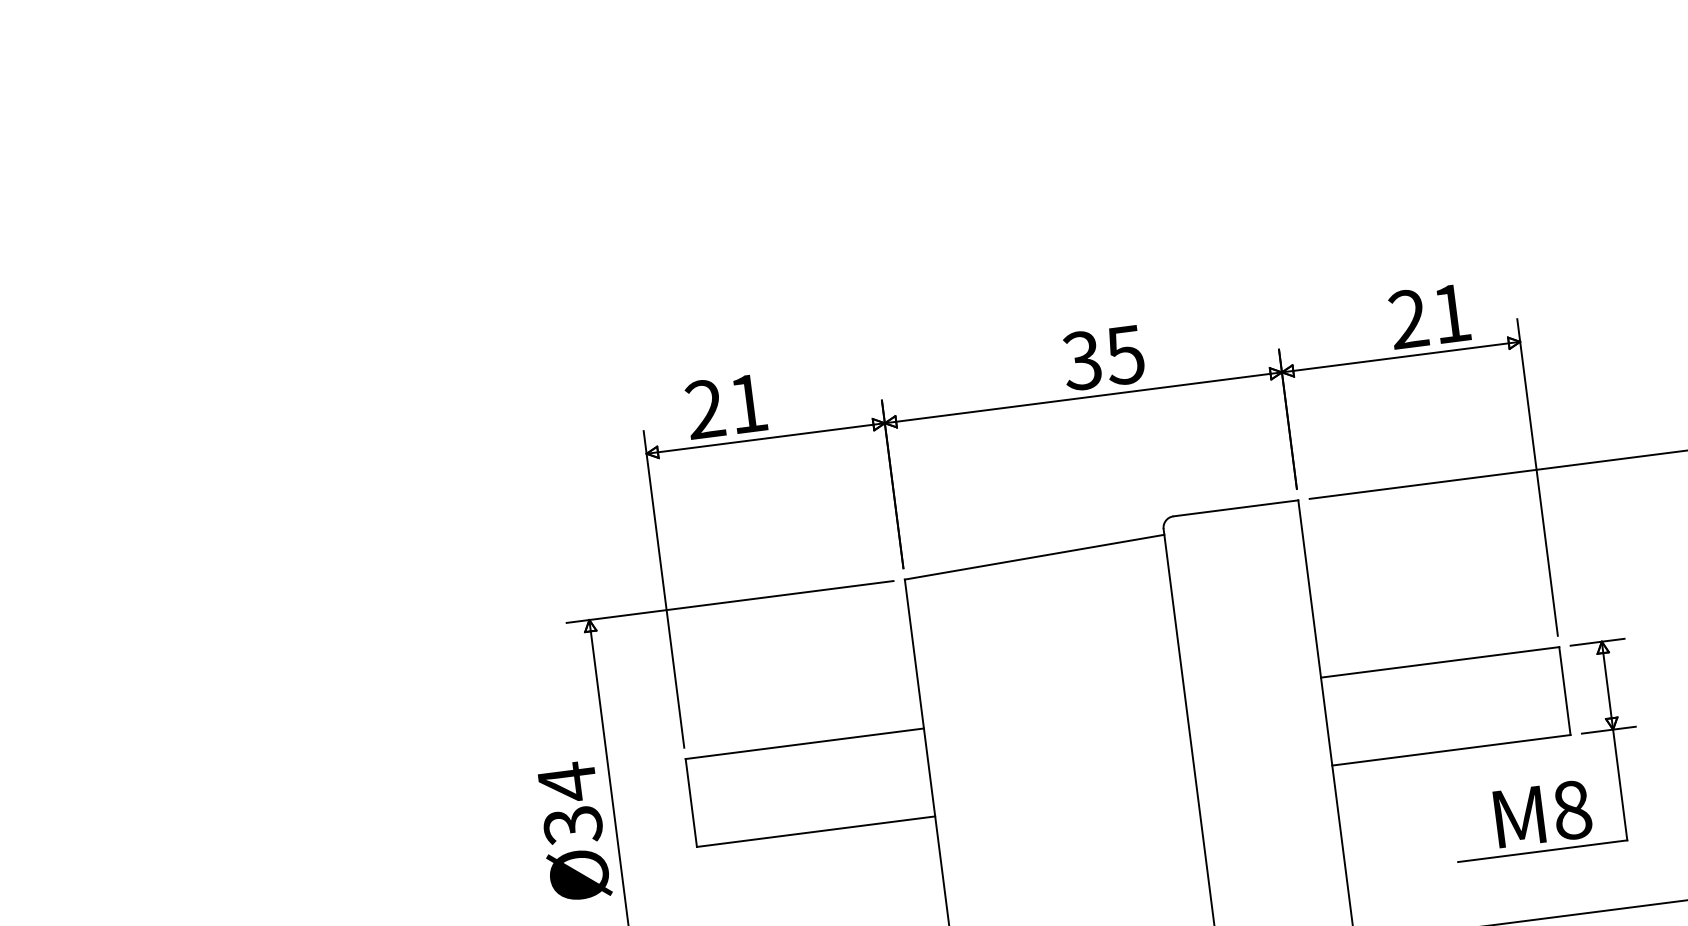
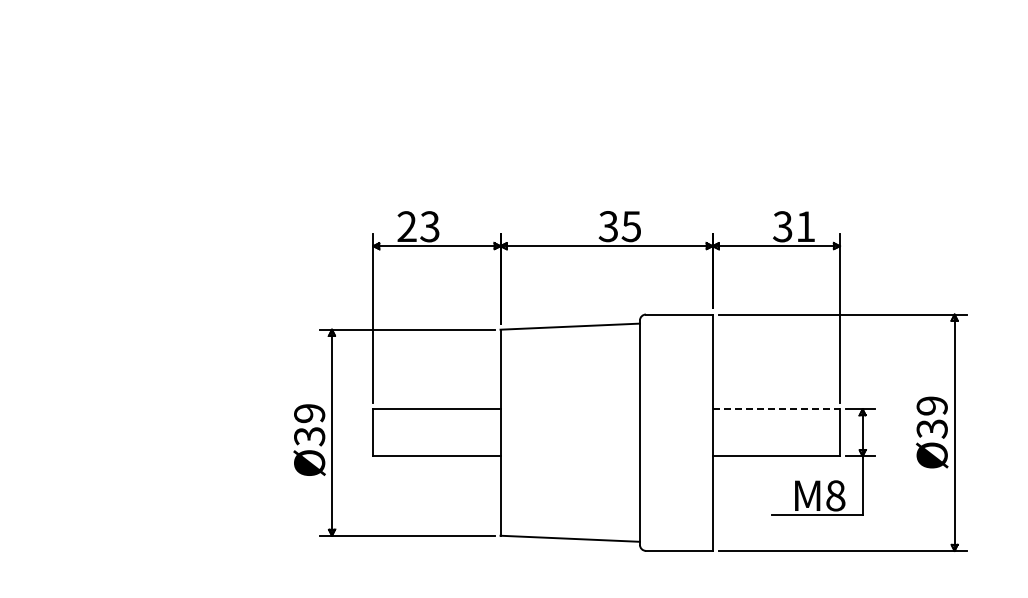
text: (1407, 318) -> (782, 226), 21 -> 31
text: (747, 403) -> (429, 226), 21 -> 23
line: (1440, 662) -> (776, 409), solid -> dashed
text: (567, 782) -> (309, 413), Ø34 -> Ø39

